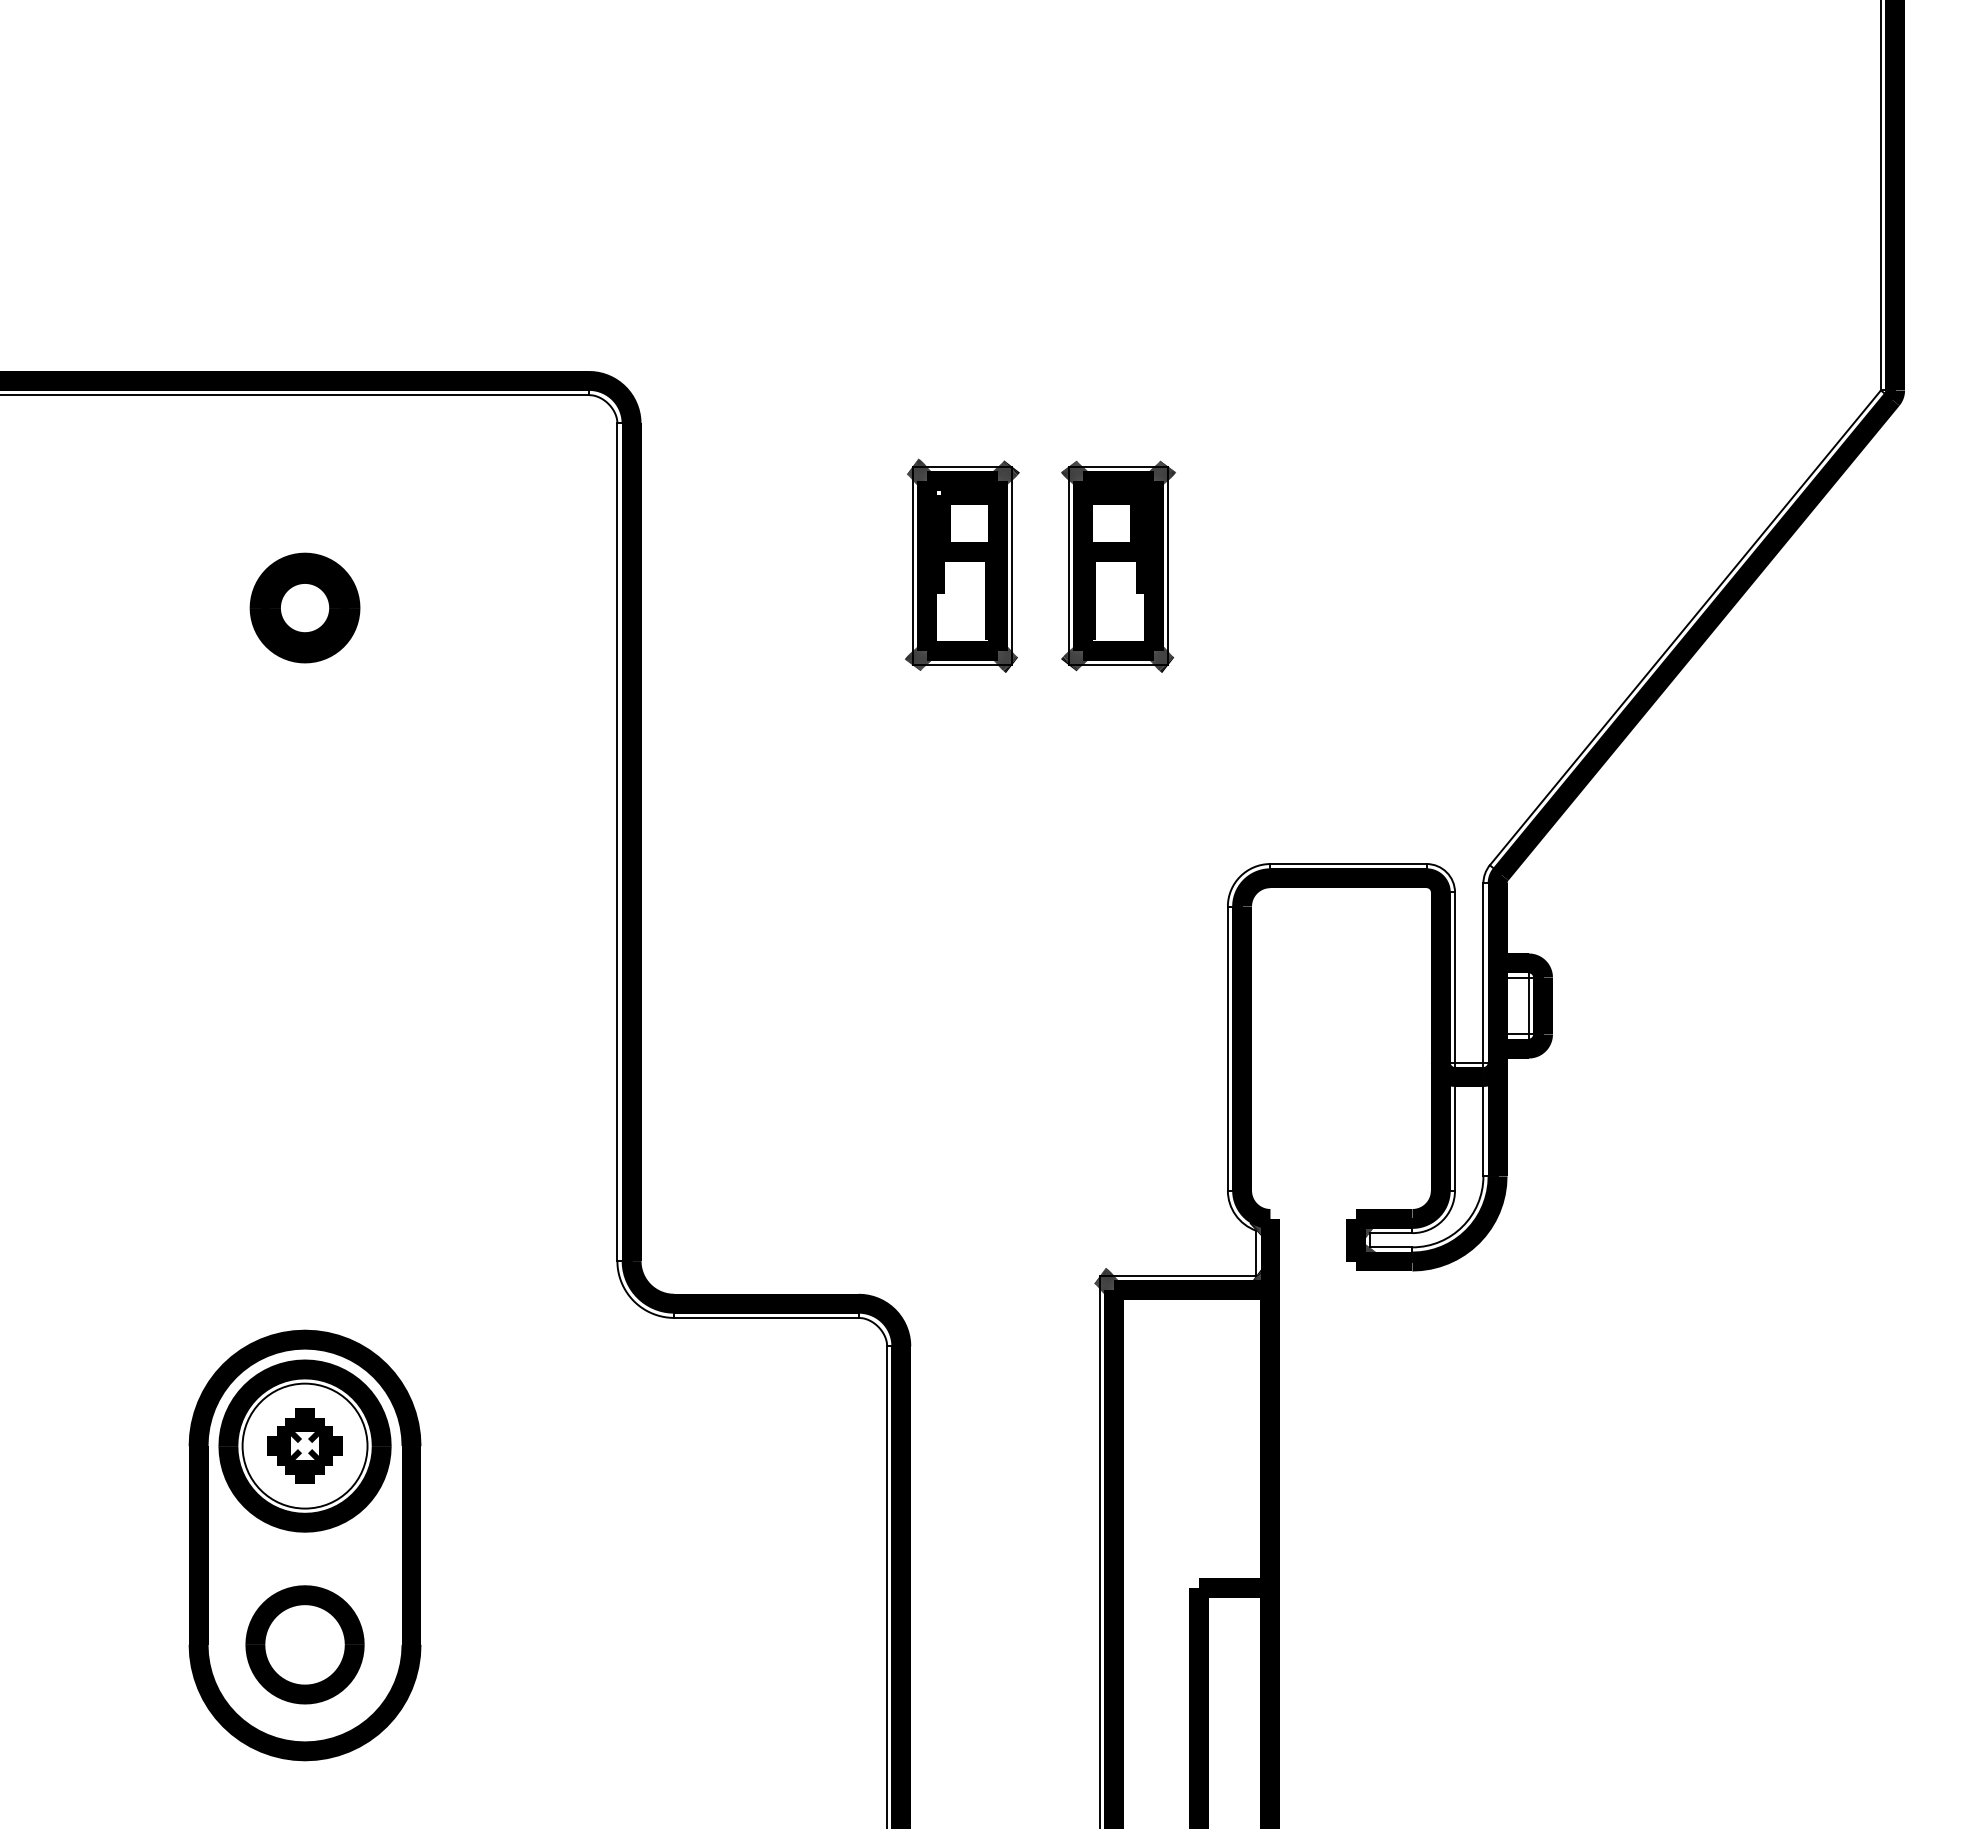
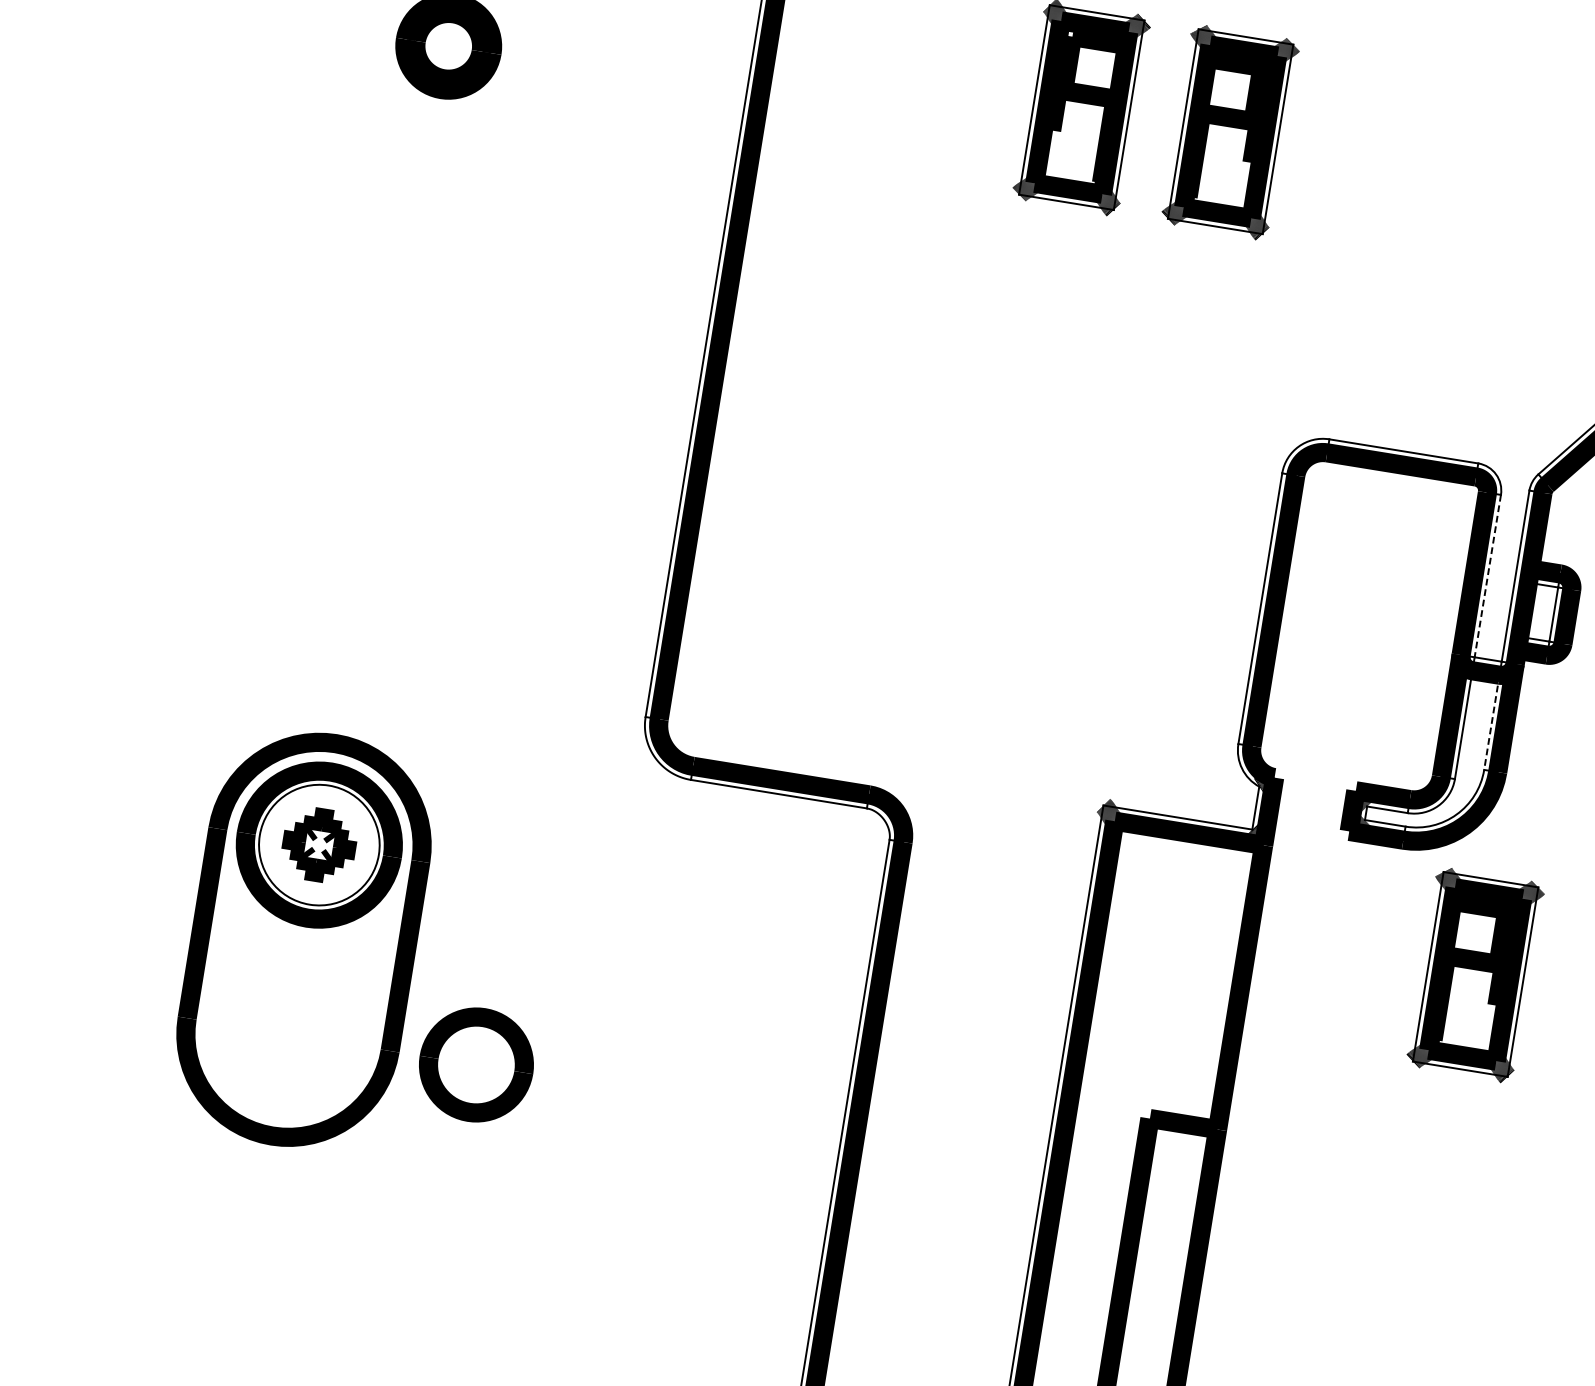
line: (1455, 978) -> (1488, 577), solid -> dashed
line: (1483, 1126) -> (1491, 722), solid -> dashed
part: (1508, 1387) -> (1475, 975), added
part: (304, 1644) -> (475, 1064), moved

